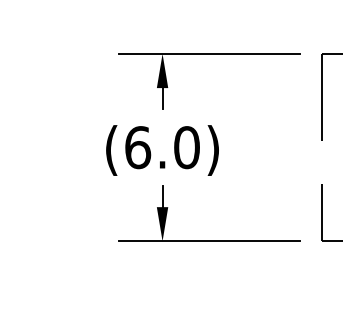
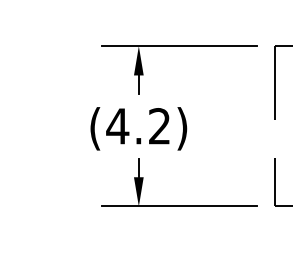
text: (162, 147) -> (138, 126), (6.0) -> (4.2)

